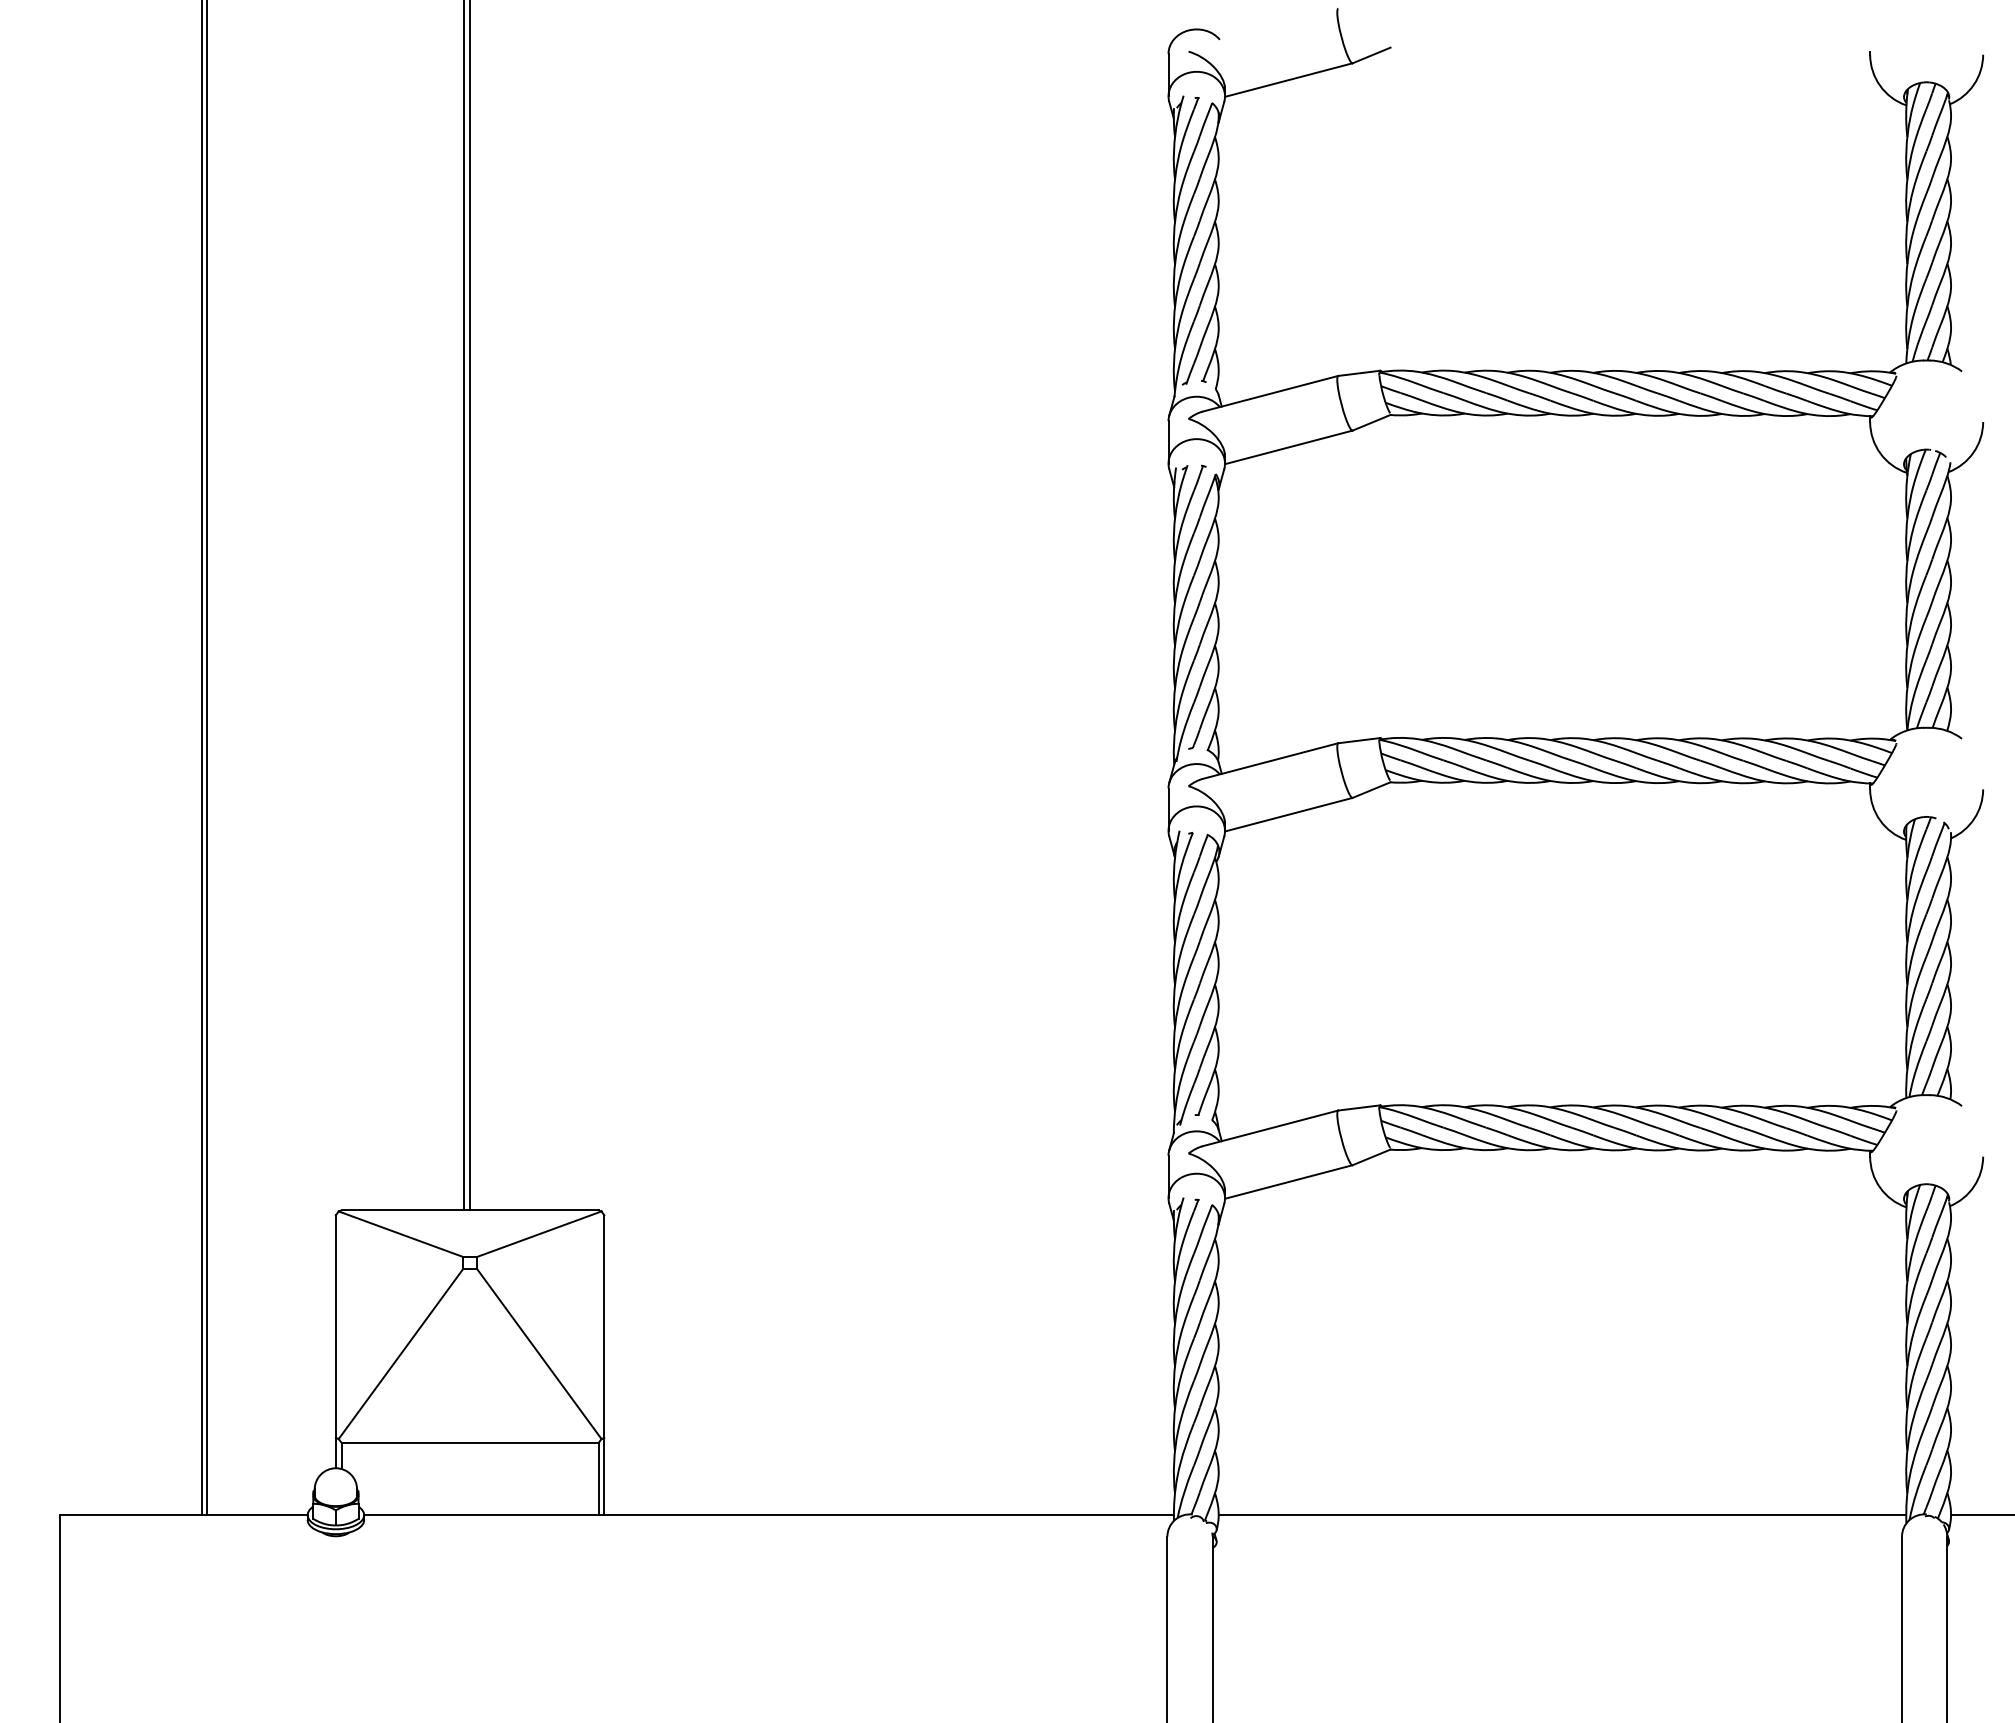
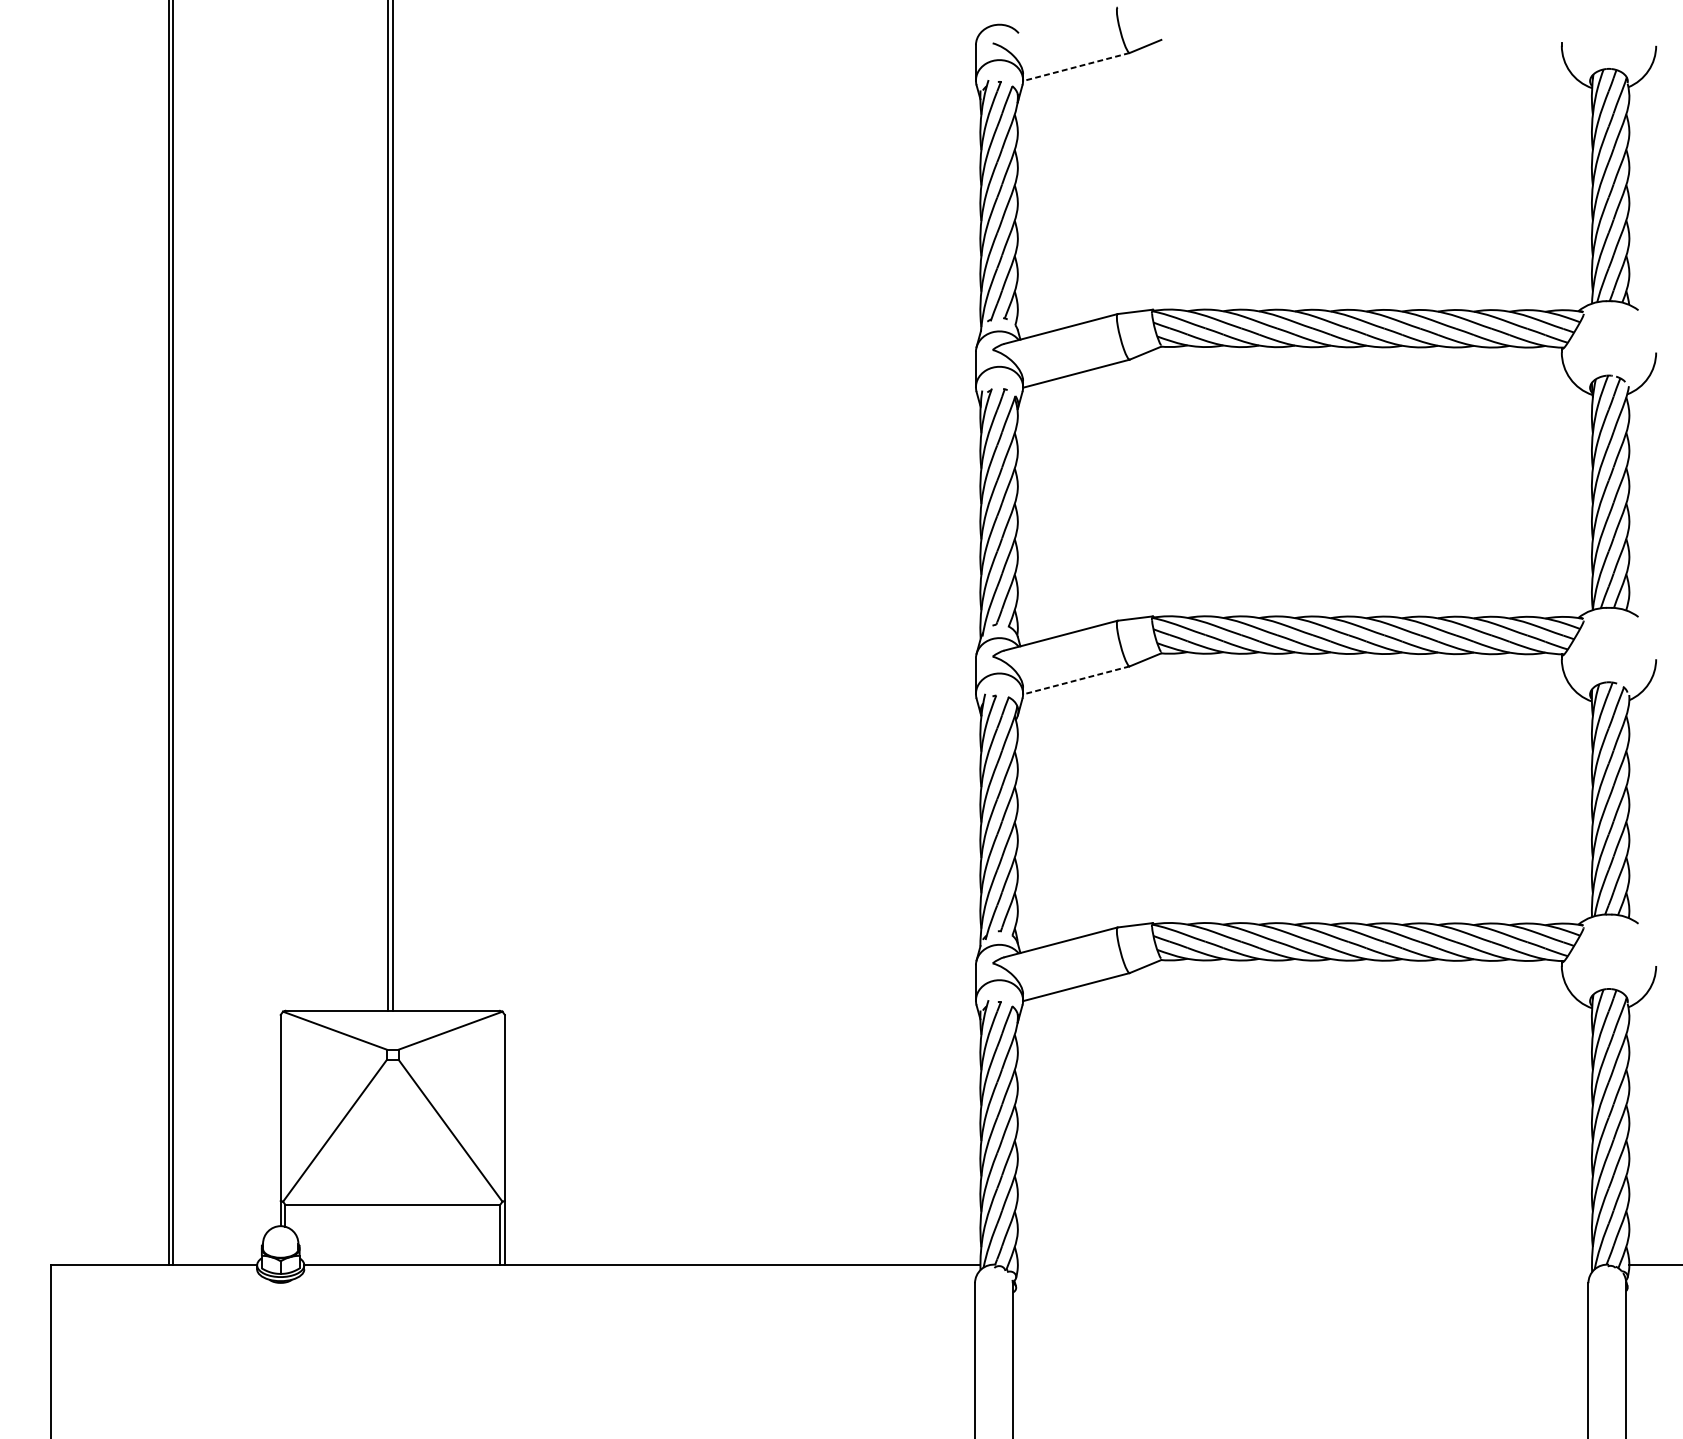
line: (1288, 80) -> (1076, 67), solid -> dashed
line: (1288, 814) -> (1076, 680), solid -> dashed
line: (1562, 1515) -> (1304, 1265), removed

